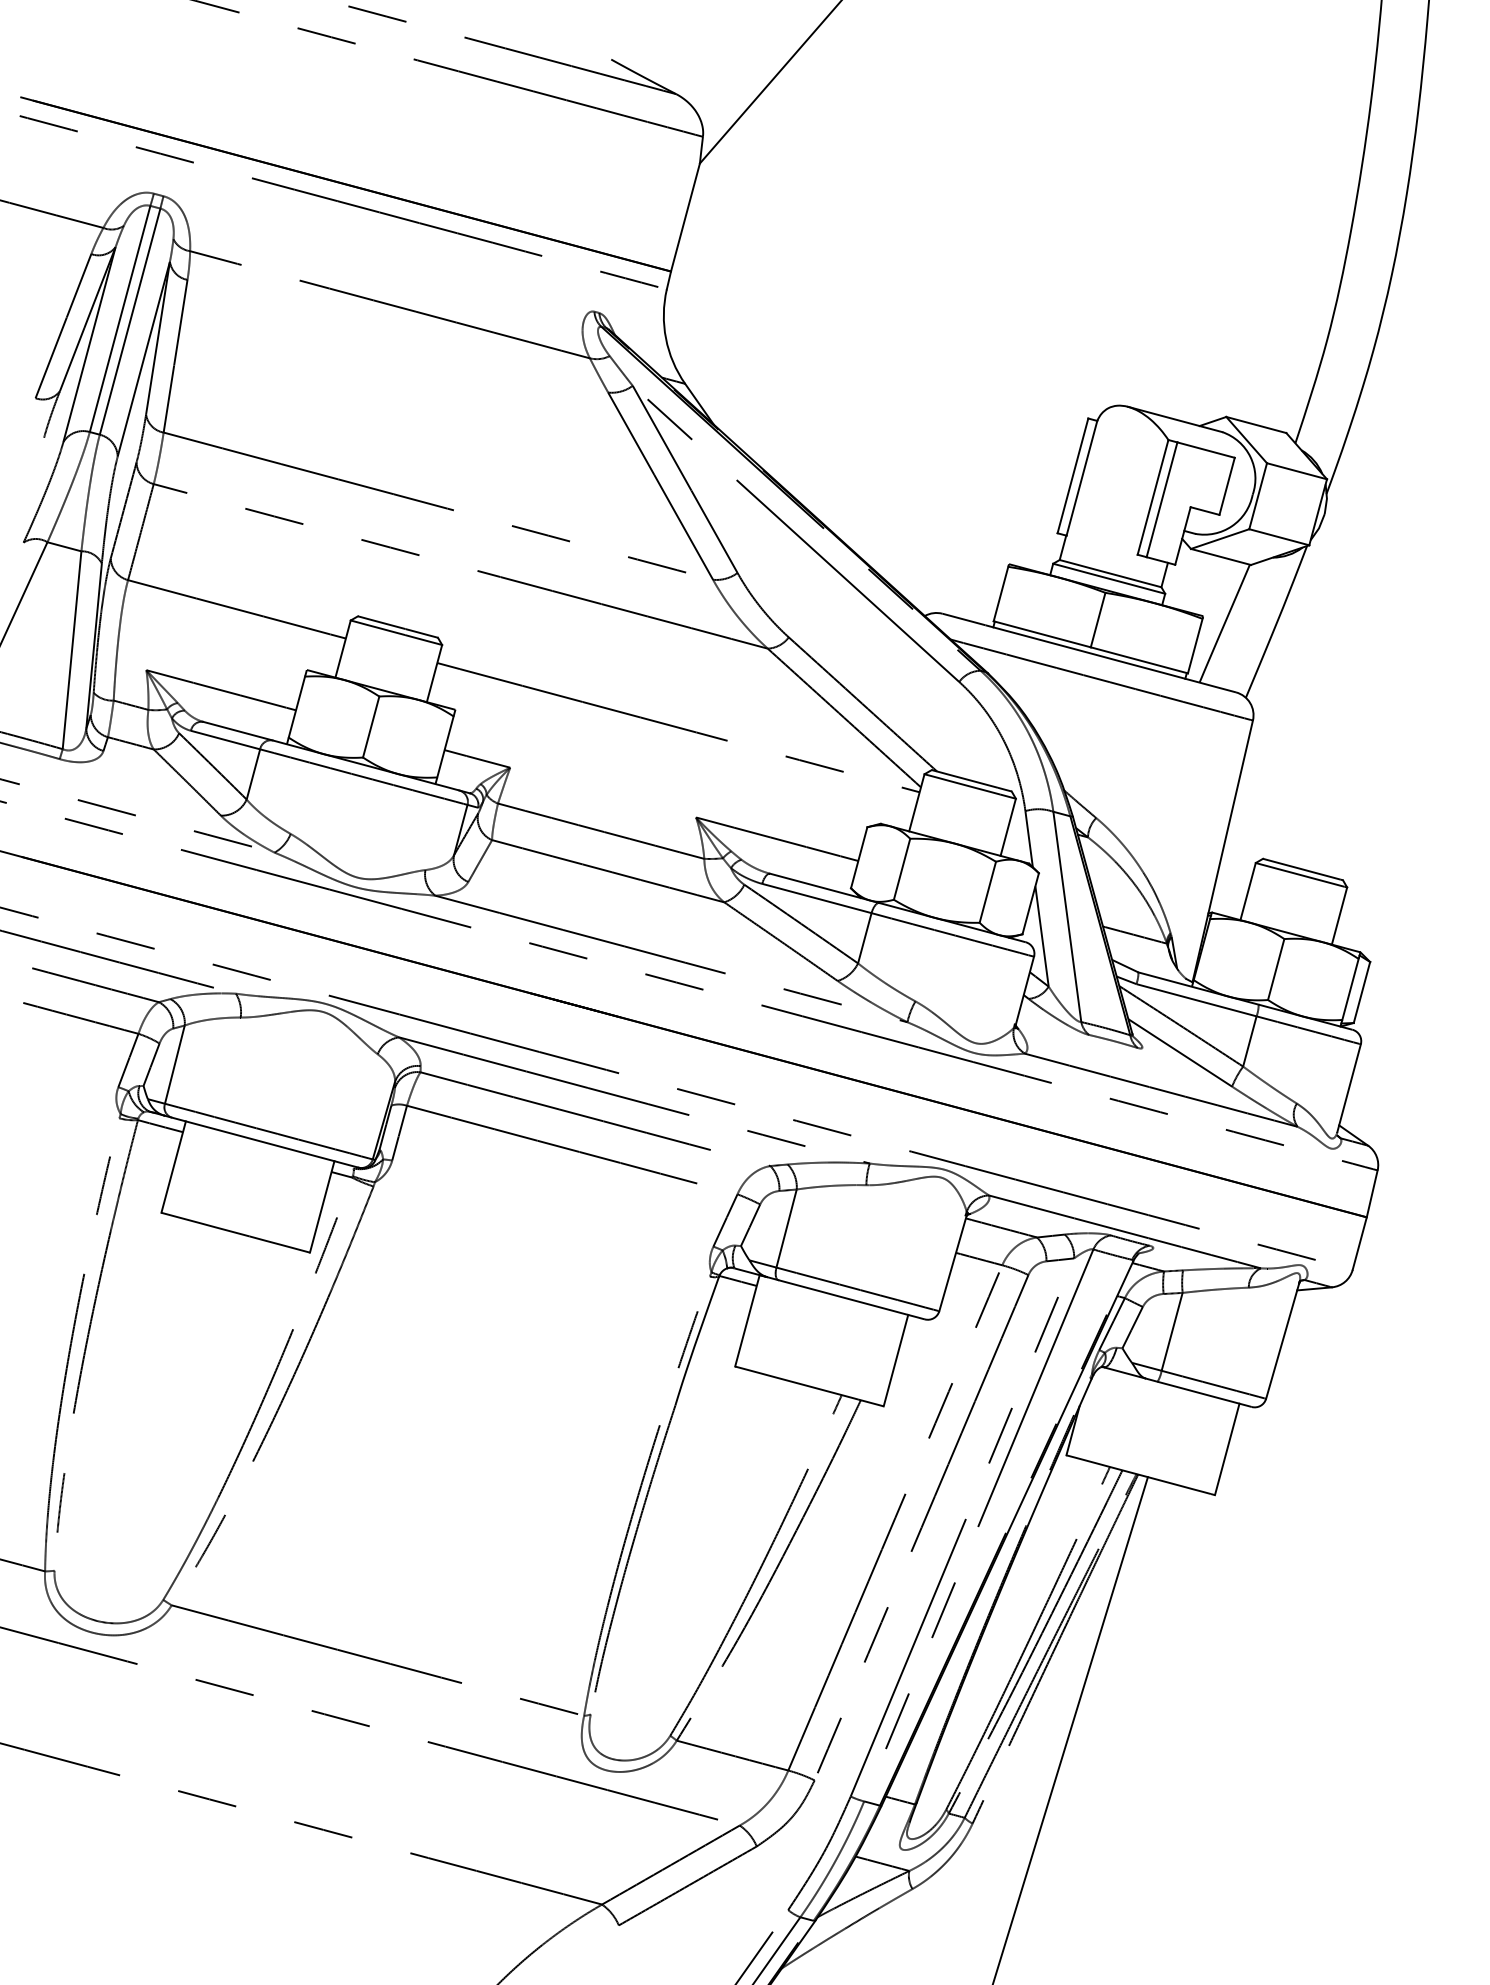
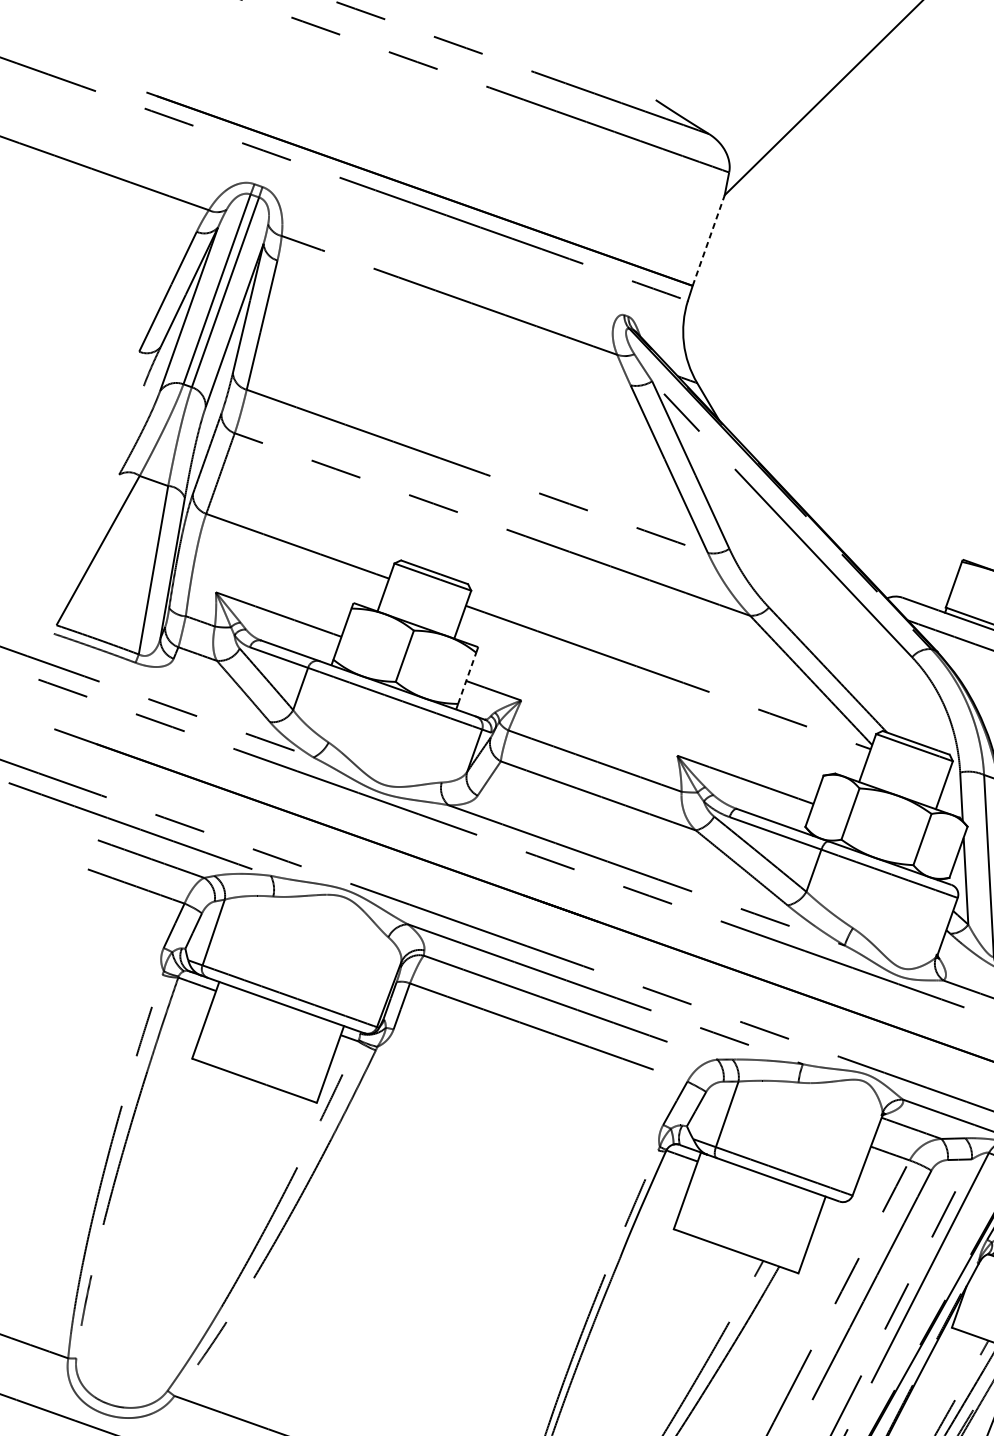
line: (685, 217) -> (708, 240), solid -> dashed
line: (445, 746) -> (467, 677), solid -> dashed

